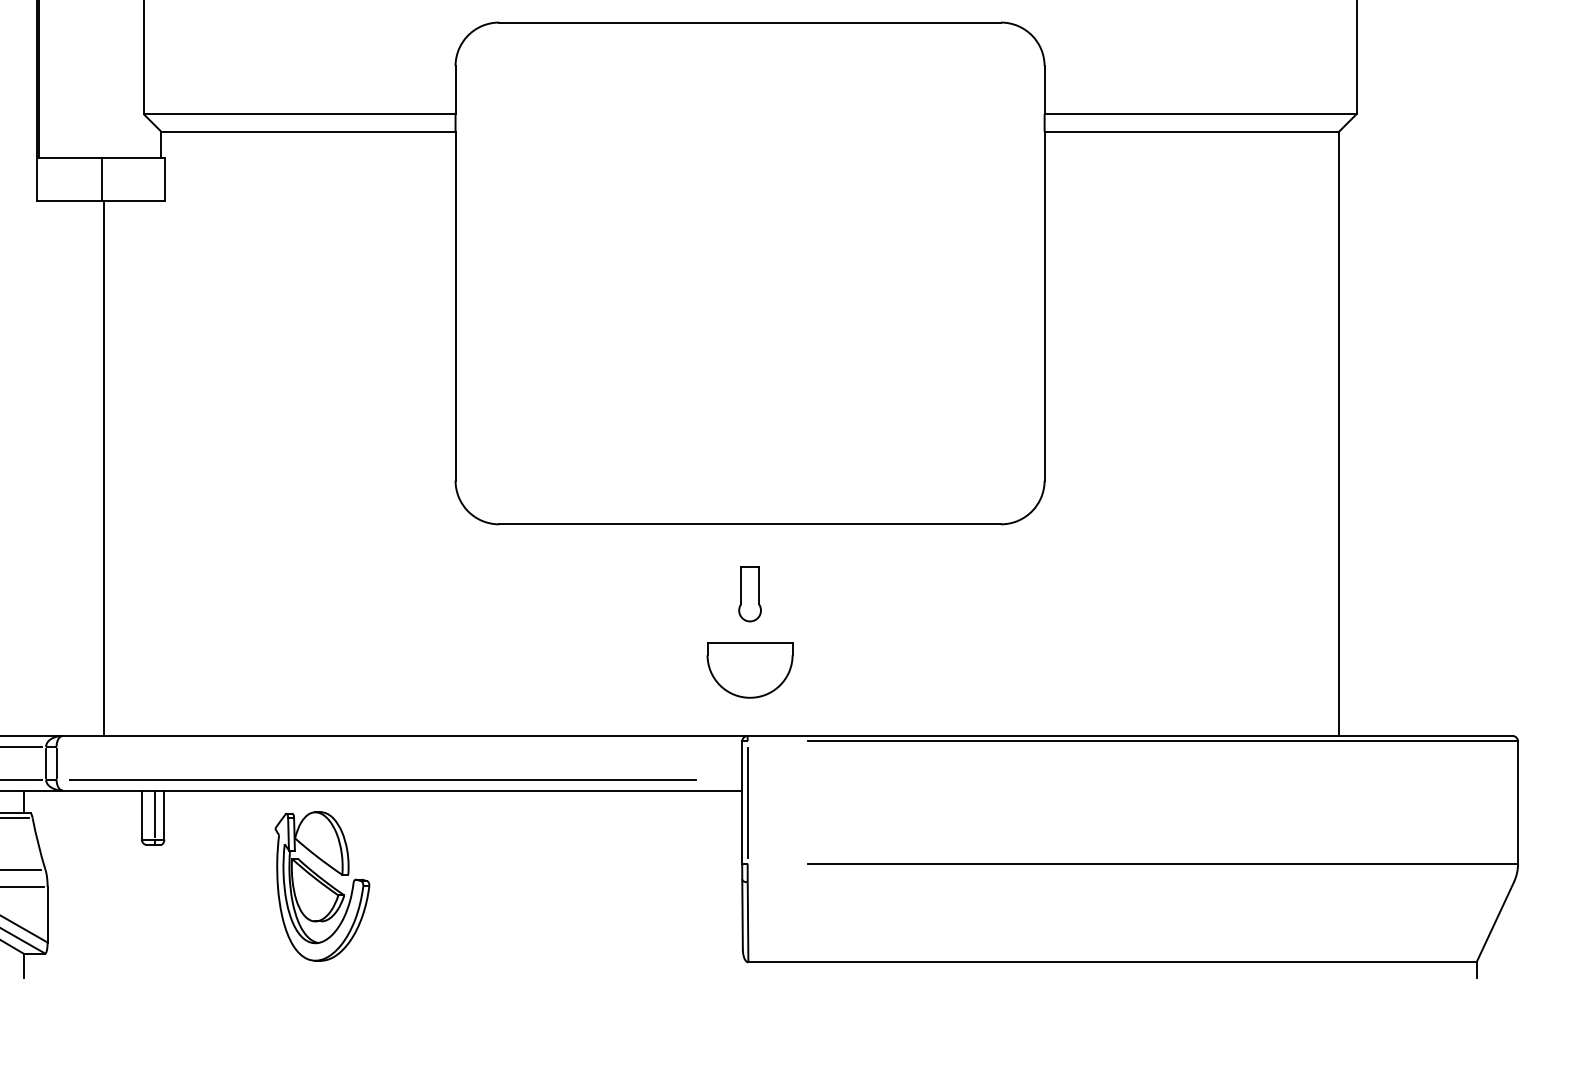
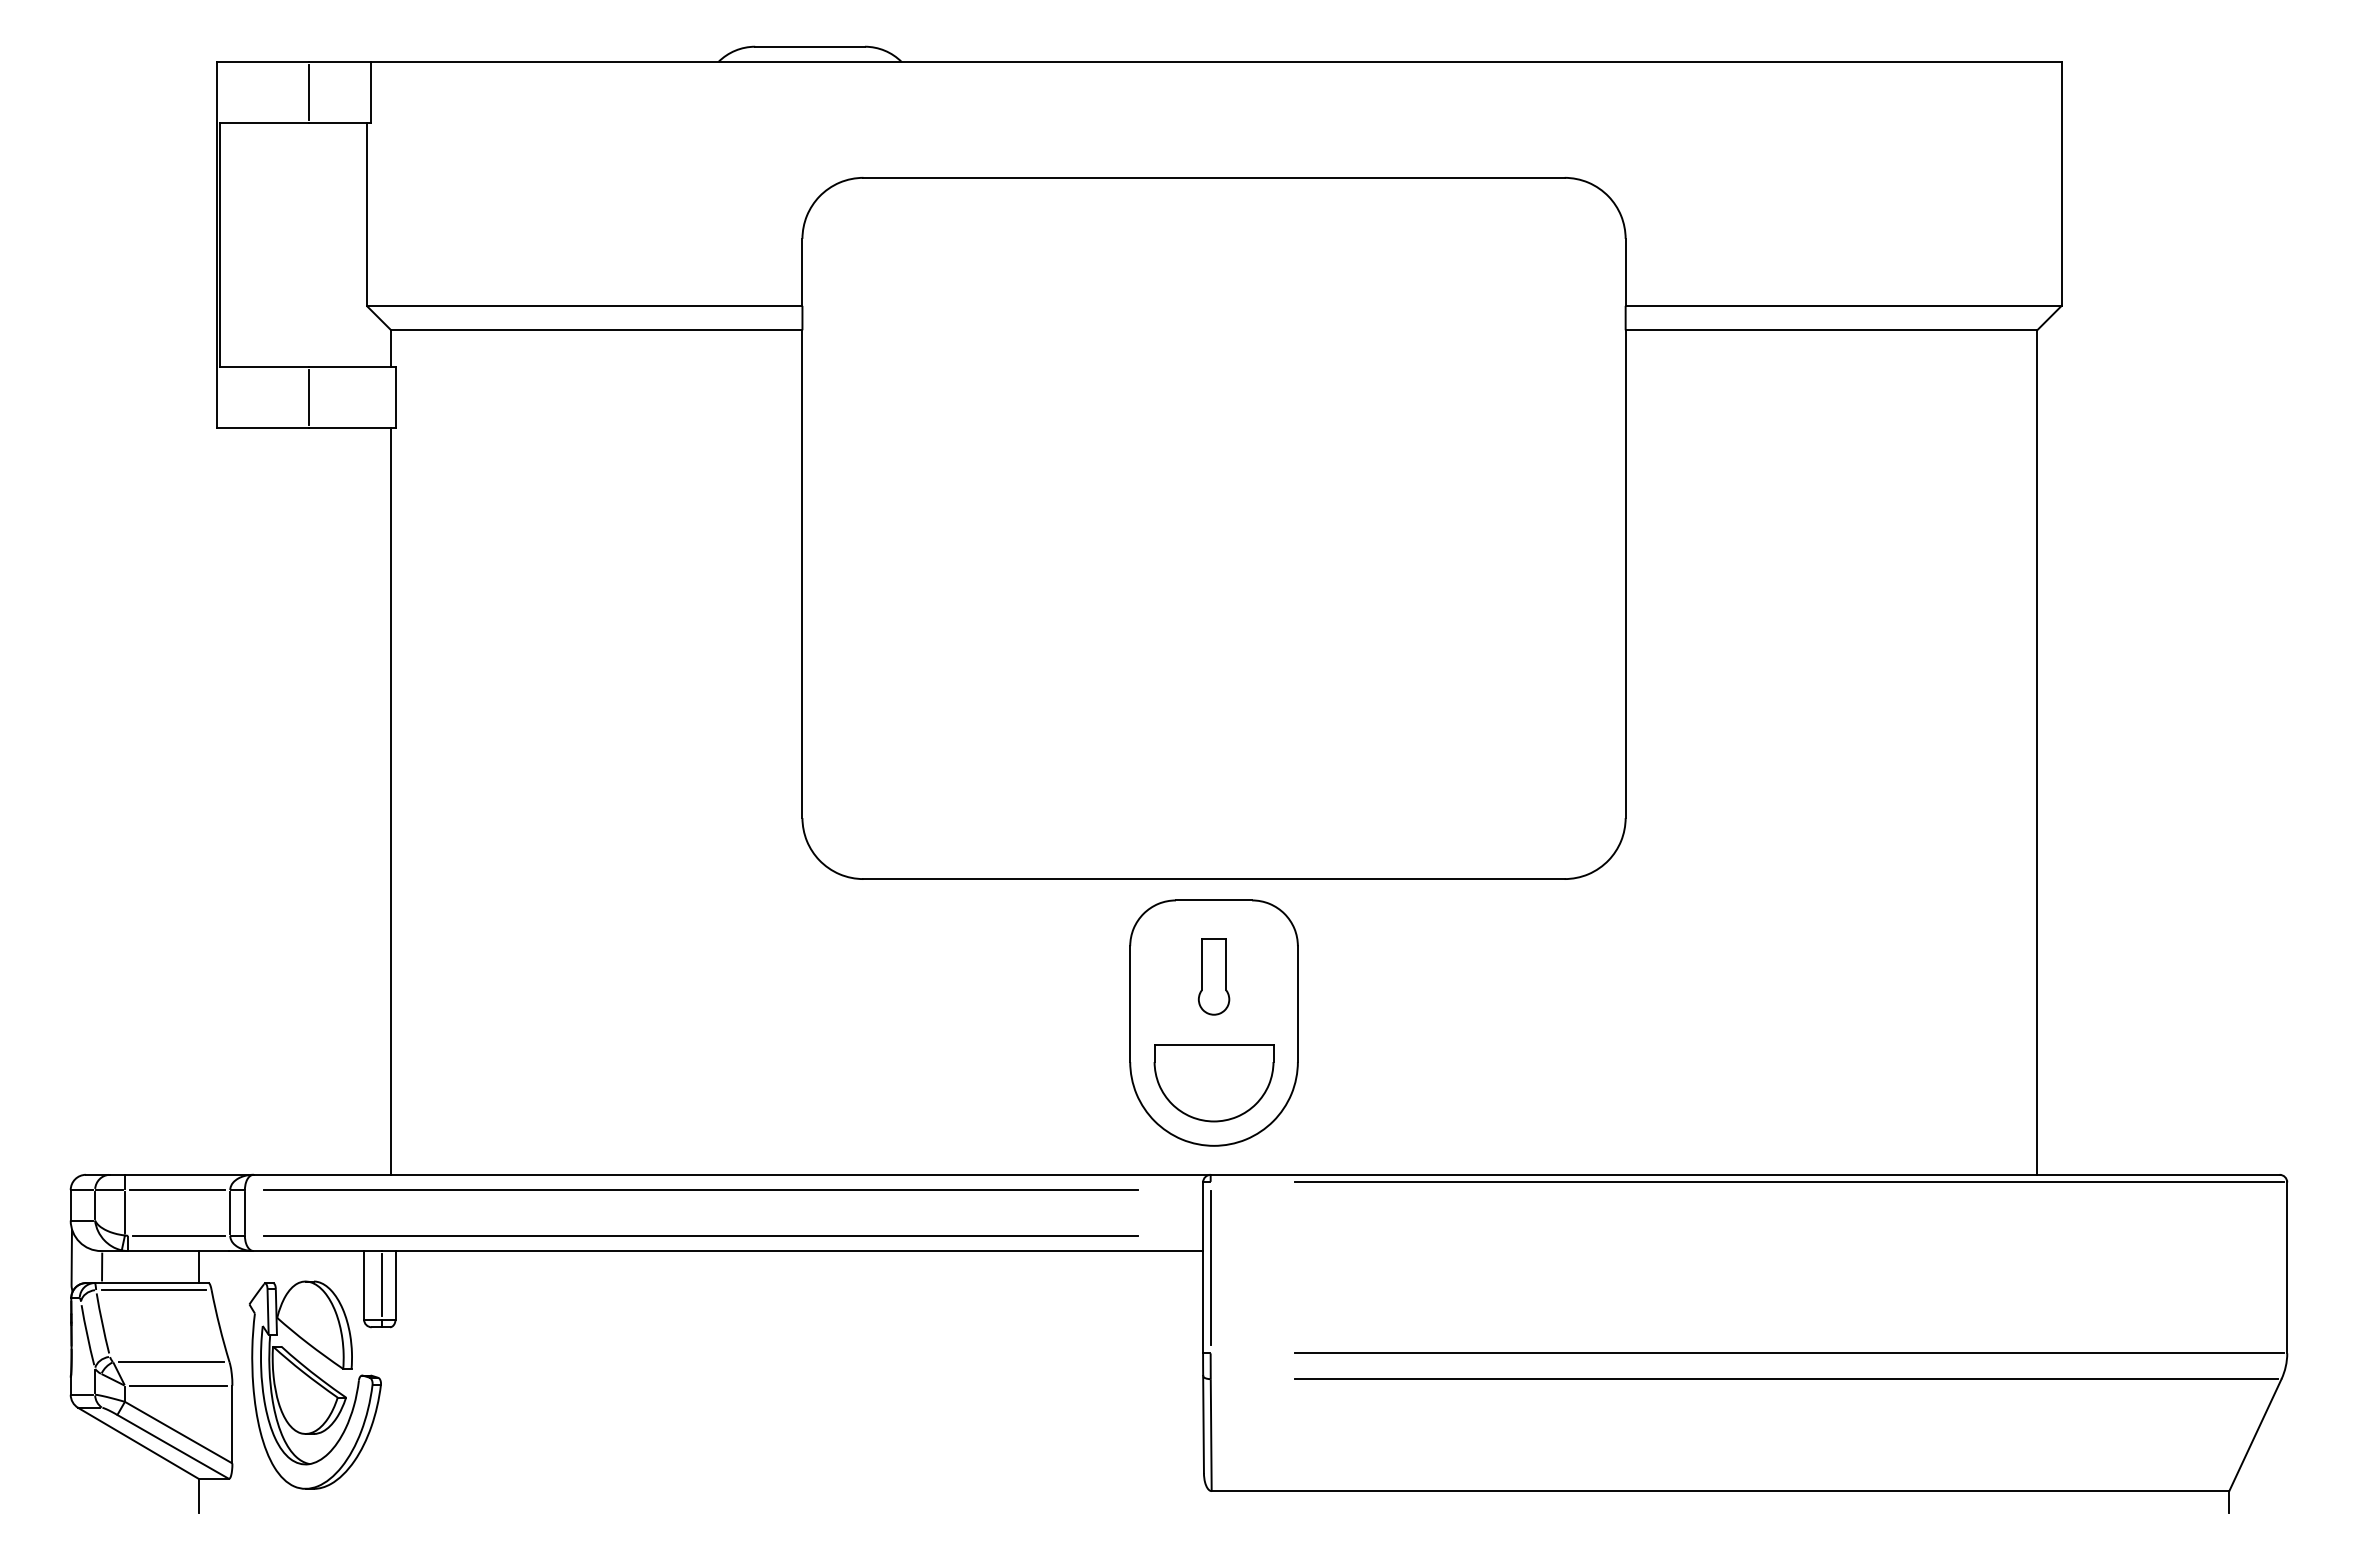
line: (104, 468) -> (390, 800), moved
part: (749, 626) -> (1213, 1022), added
line: (383, 747) -> (701, 1190), added
line: (1159, 882) -> (1786, 1379), added
part: (322, 886) -> (315, 1384), moved

